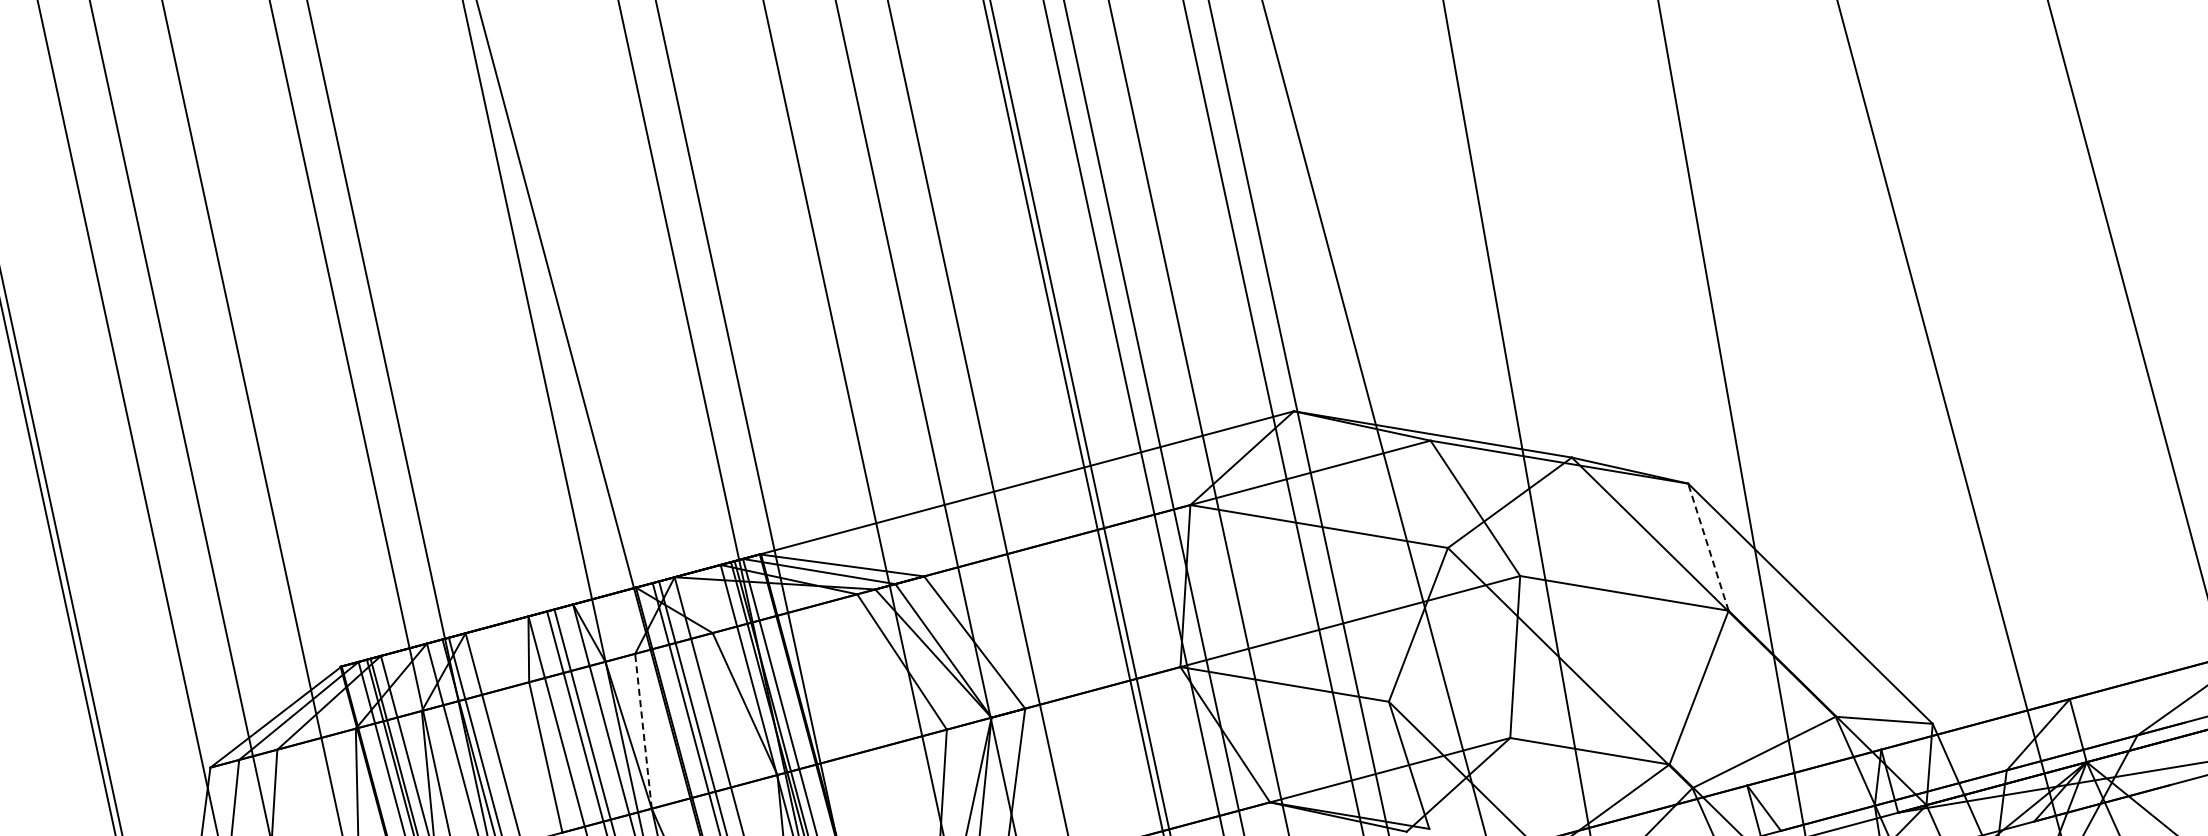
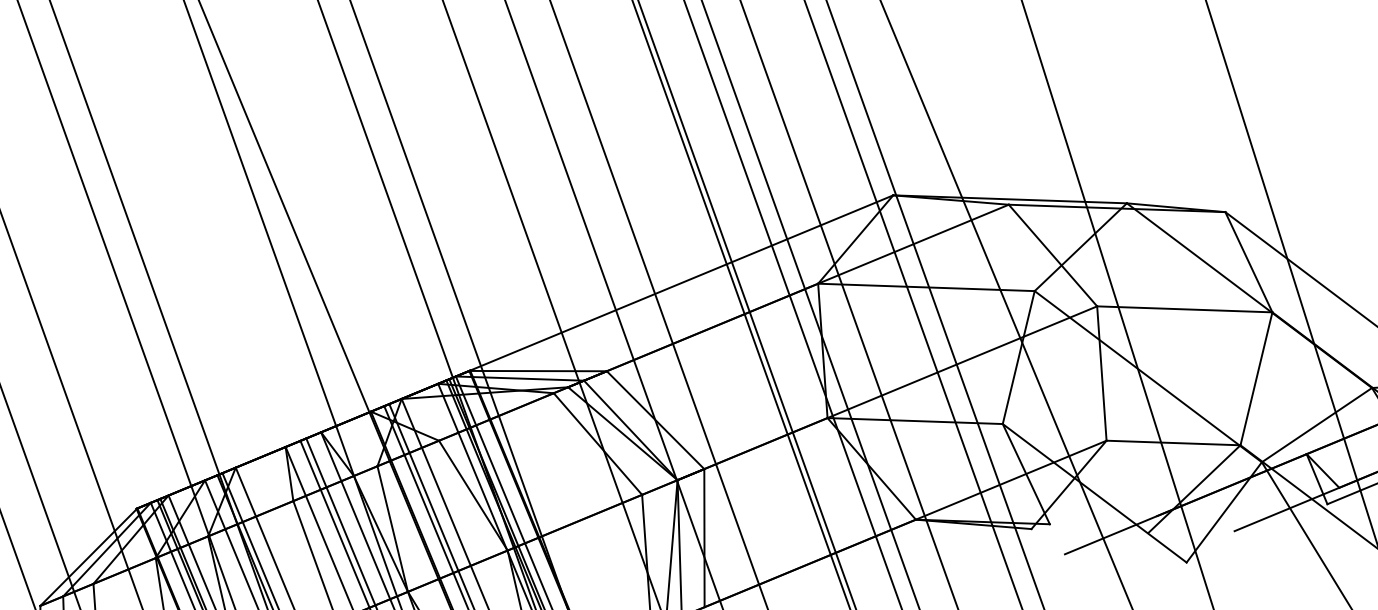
line: (1708, 547) -> (1249, 262), dashed -> solid
line: (643, 731) -> (392, 529), dashed -> solid

